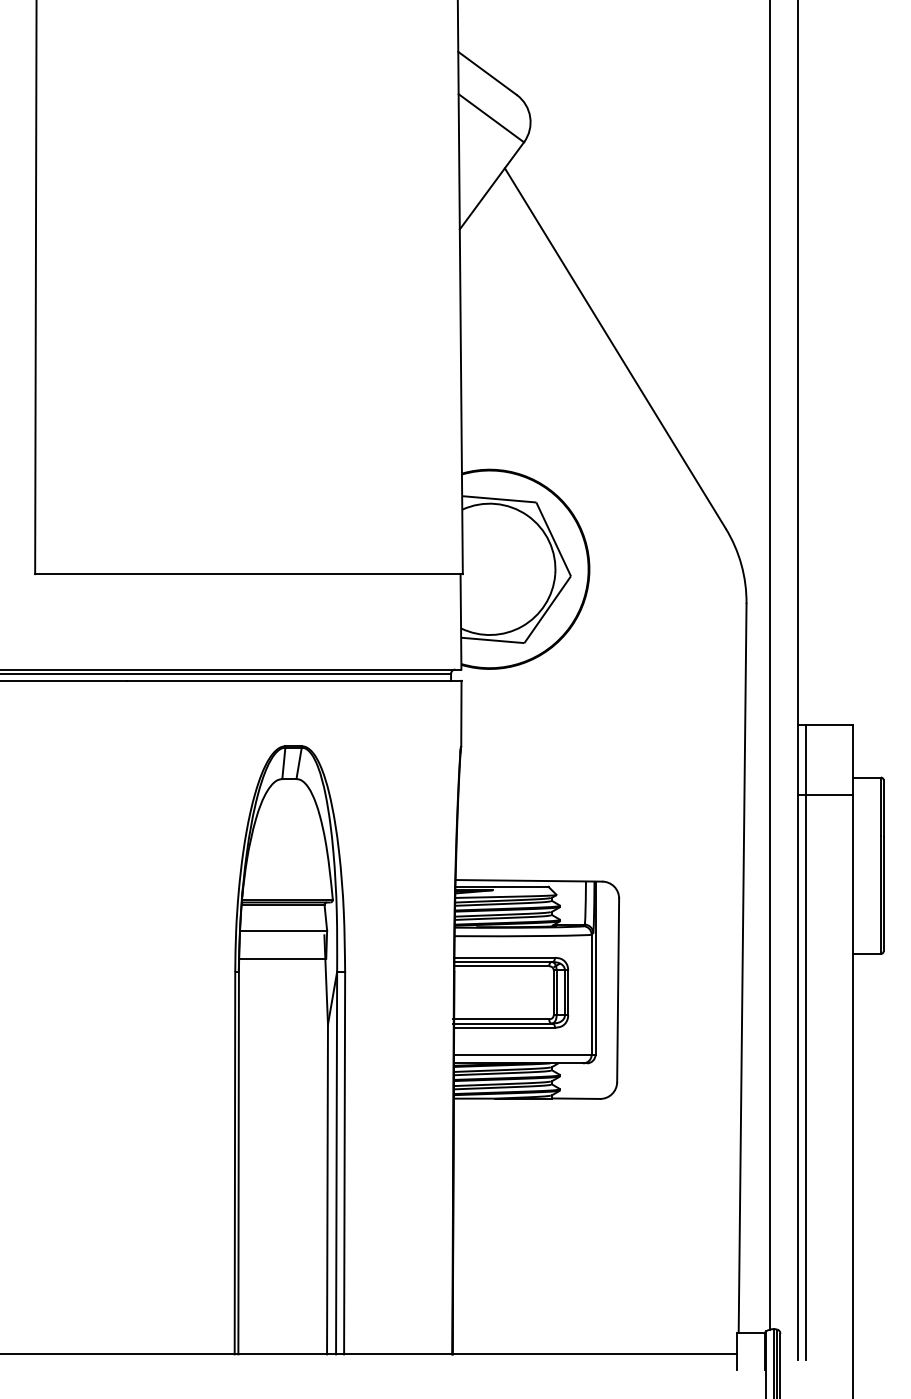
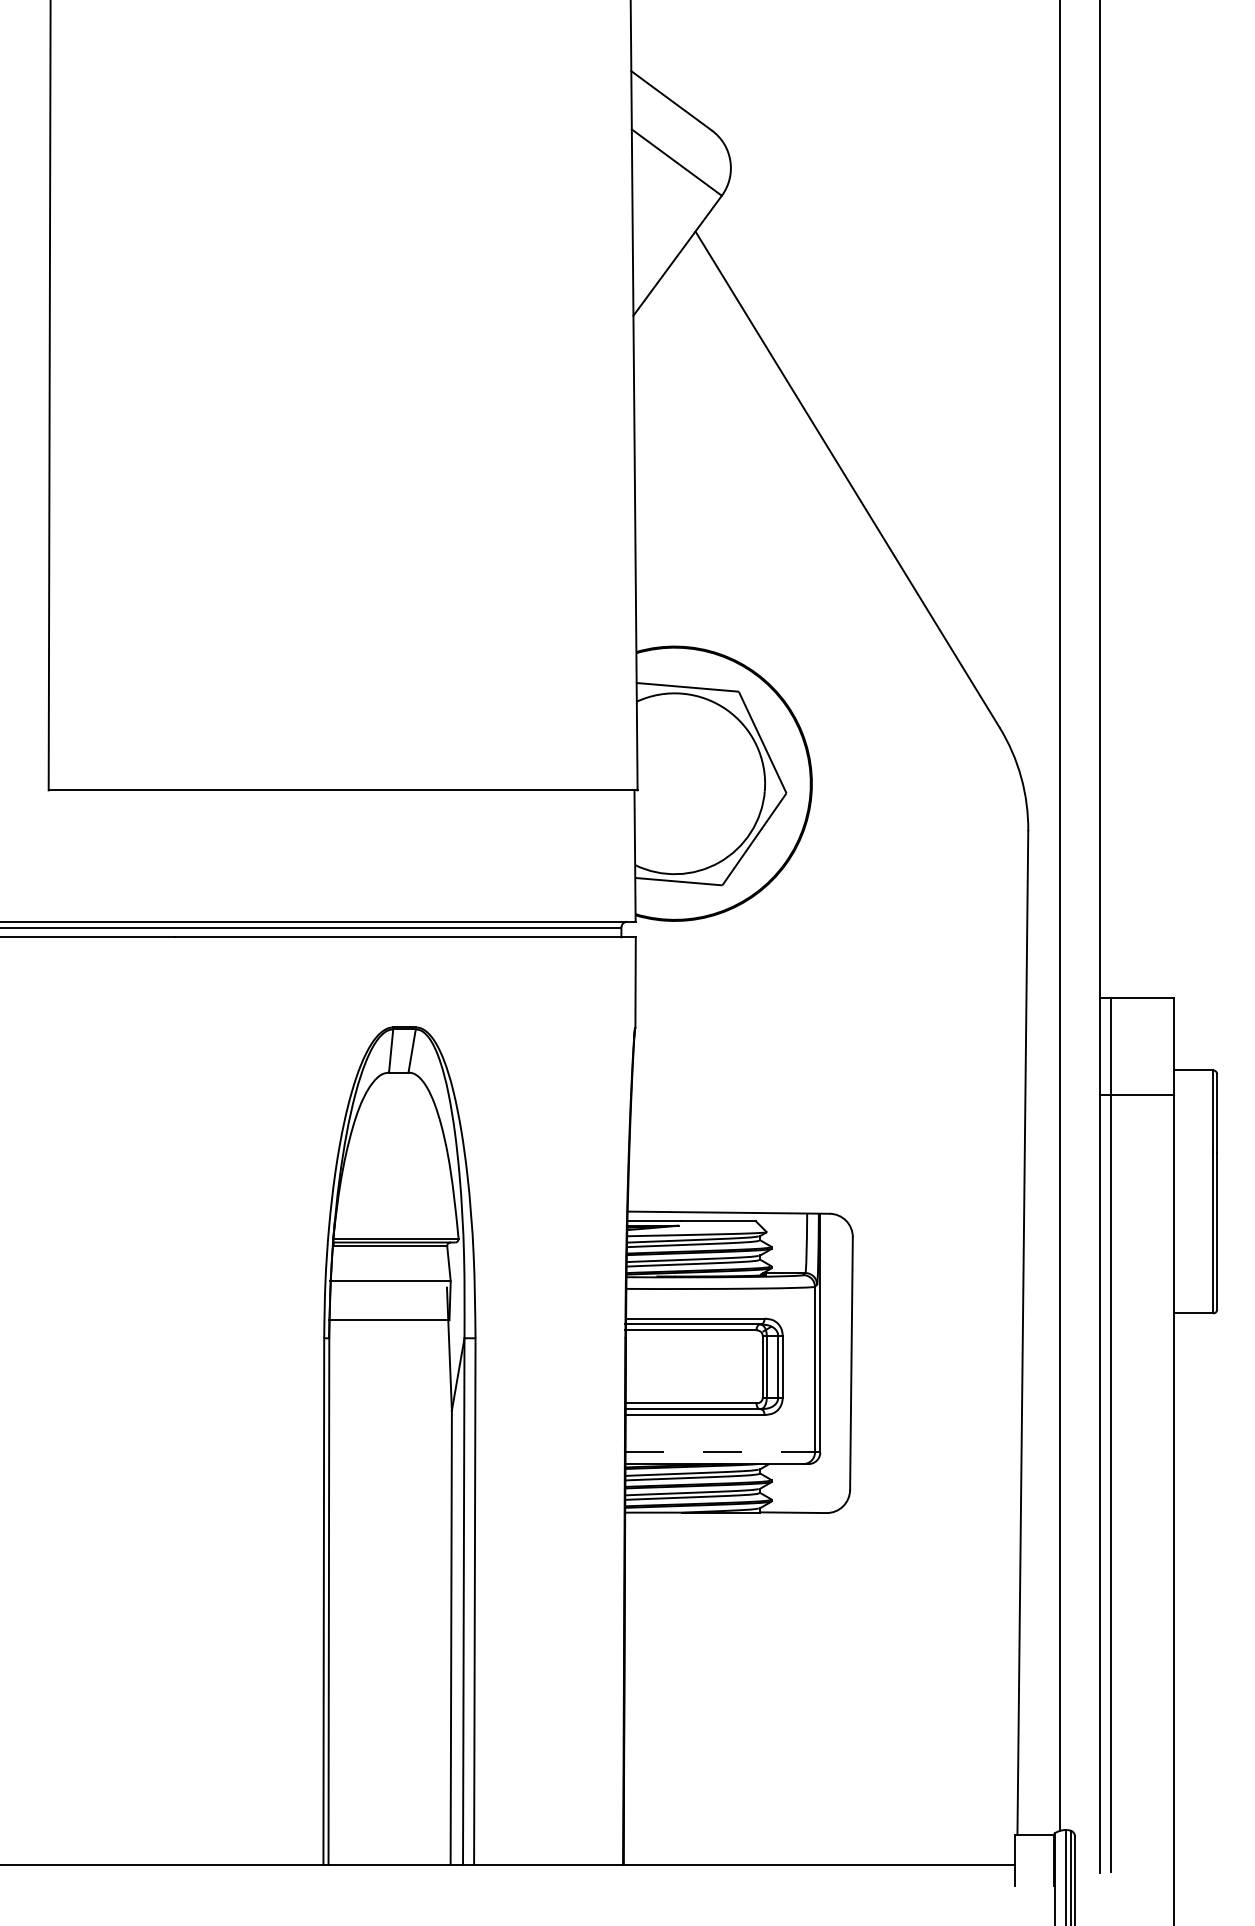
line: (523, 1054) -> (720, 1452), solid -> dashed

